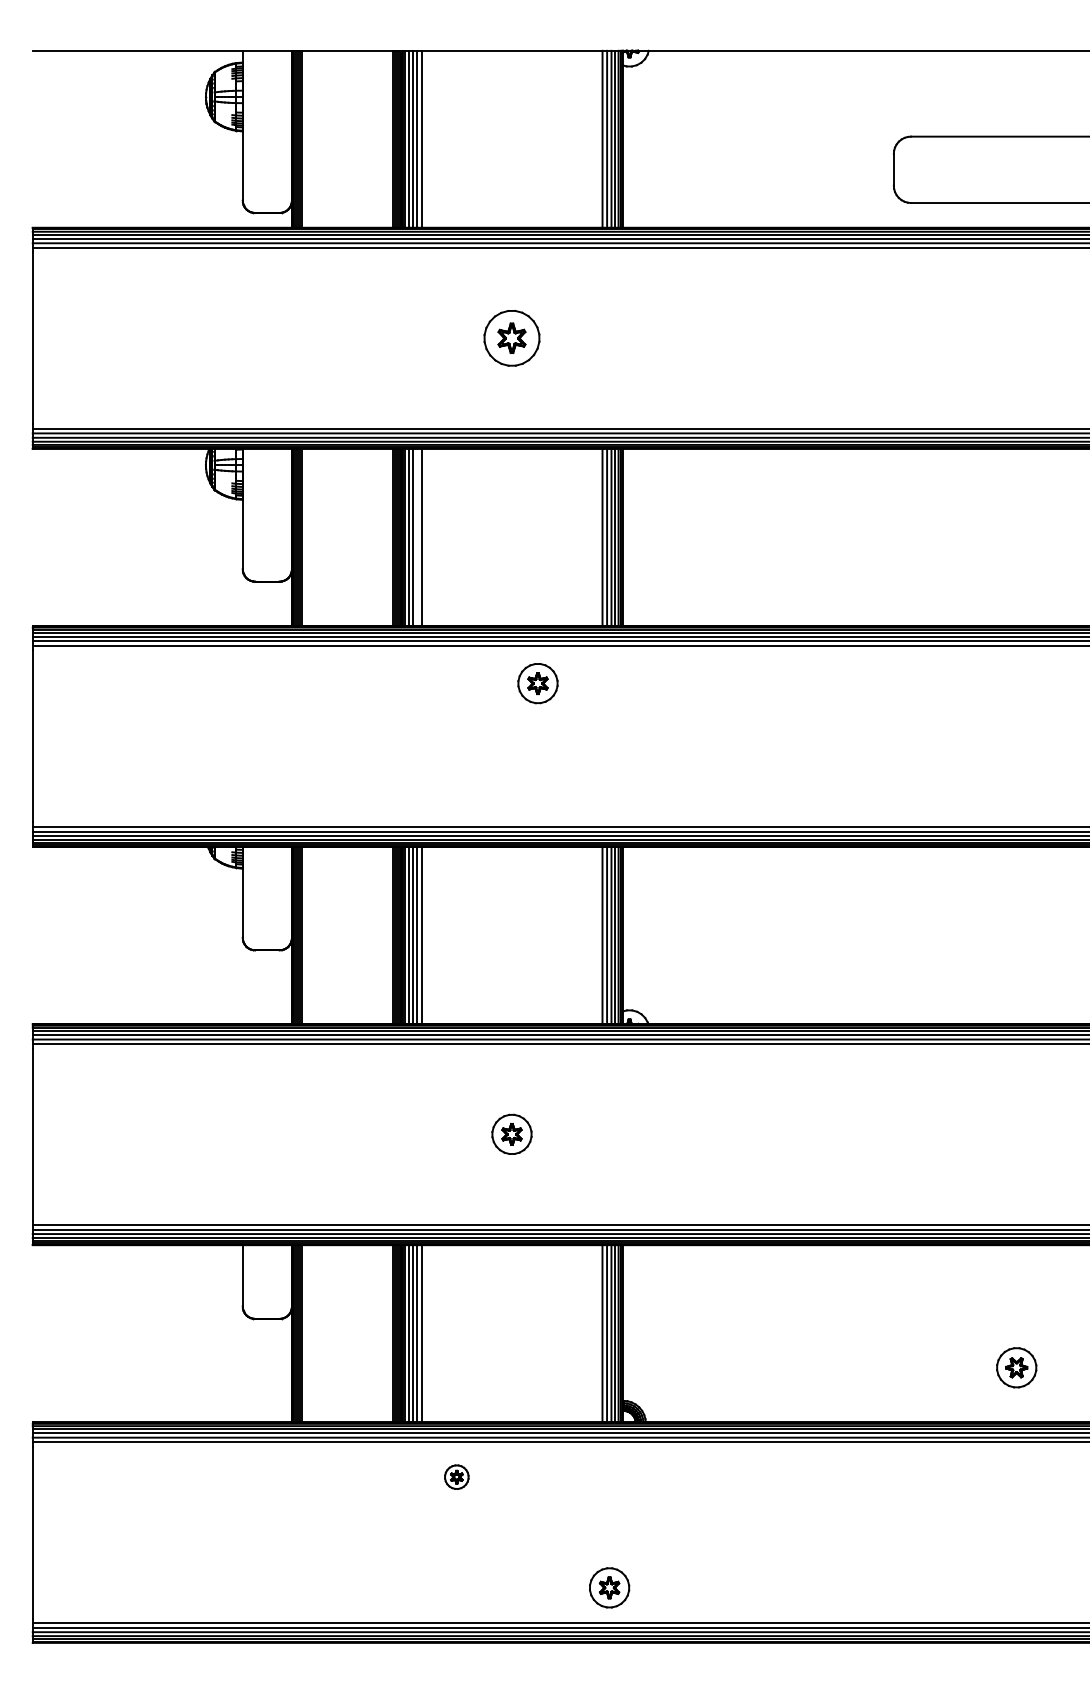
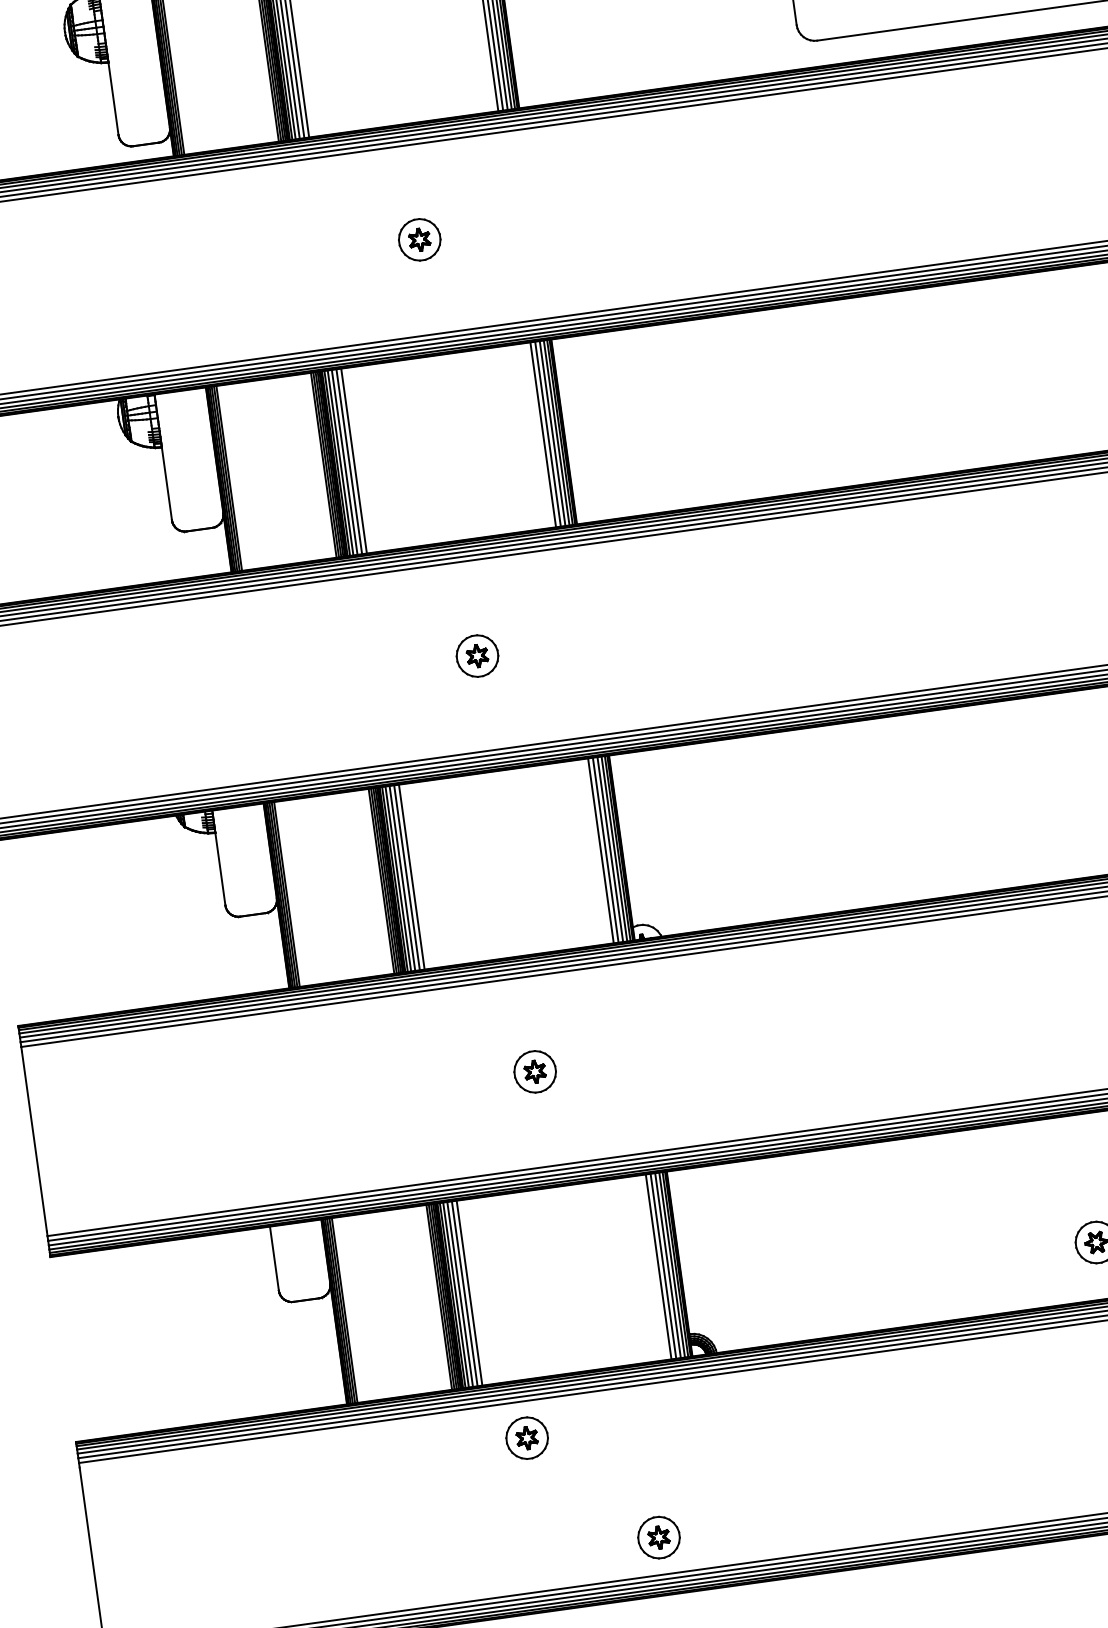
part: (511, 337) -> (419, 239), size x0.71
line: (416, 536) -> (348, 460), added
part: (537, 683) -> (476, 656), moved
part: (456, 1476) -> (526, 1437), size x1.67
part: (609, 1587) -> (658, 1537), moved

